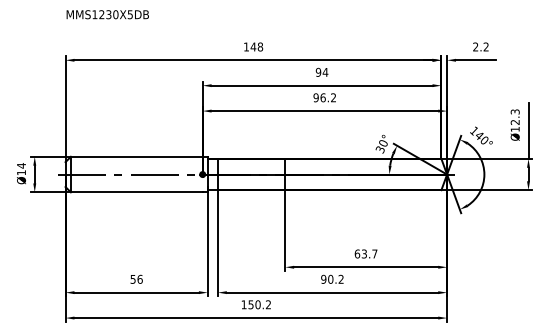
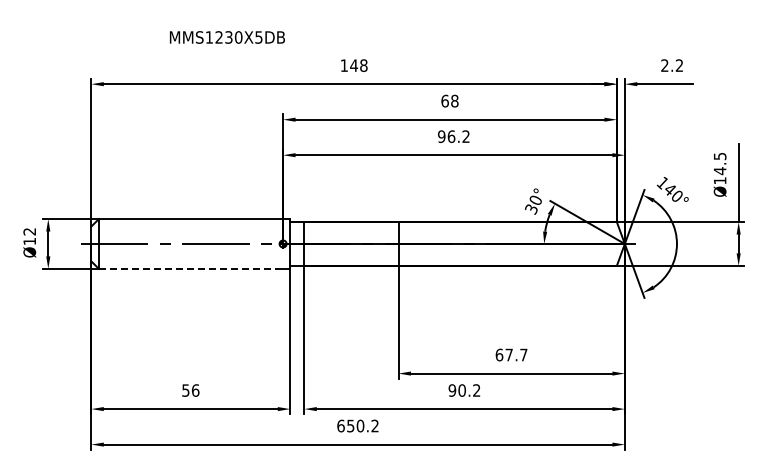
text: (107, 14) -> (227, 37), moved
text: (321, 71) -> (449, 100), 94 -> 68
text: (514, 117) -> (719, 163), Ø12.3 -> Ø14.5
text: (21, 165) -> (29, 231), Ø14 -> Ø12
line: (137, 192) -> (191, 268), solid -> dashed
text: (363, 253) -> (508, 354), 63.7 -> 67.7
text: (243, 304) -> (340, 425), 150.2 -> 650.2

